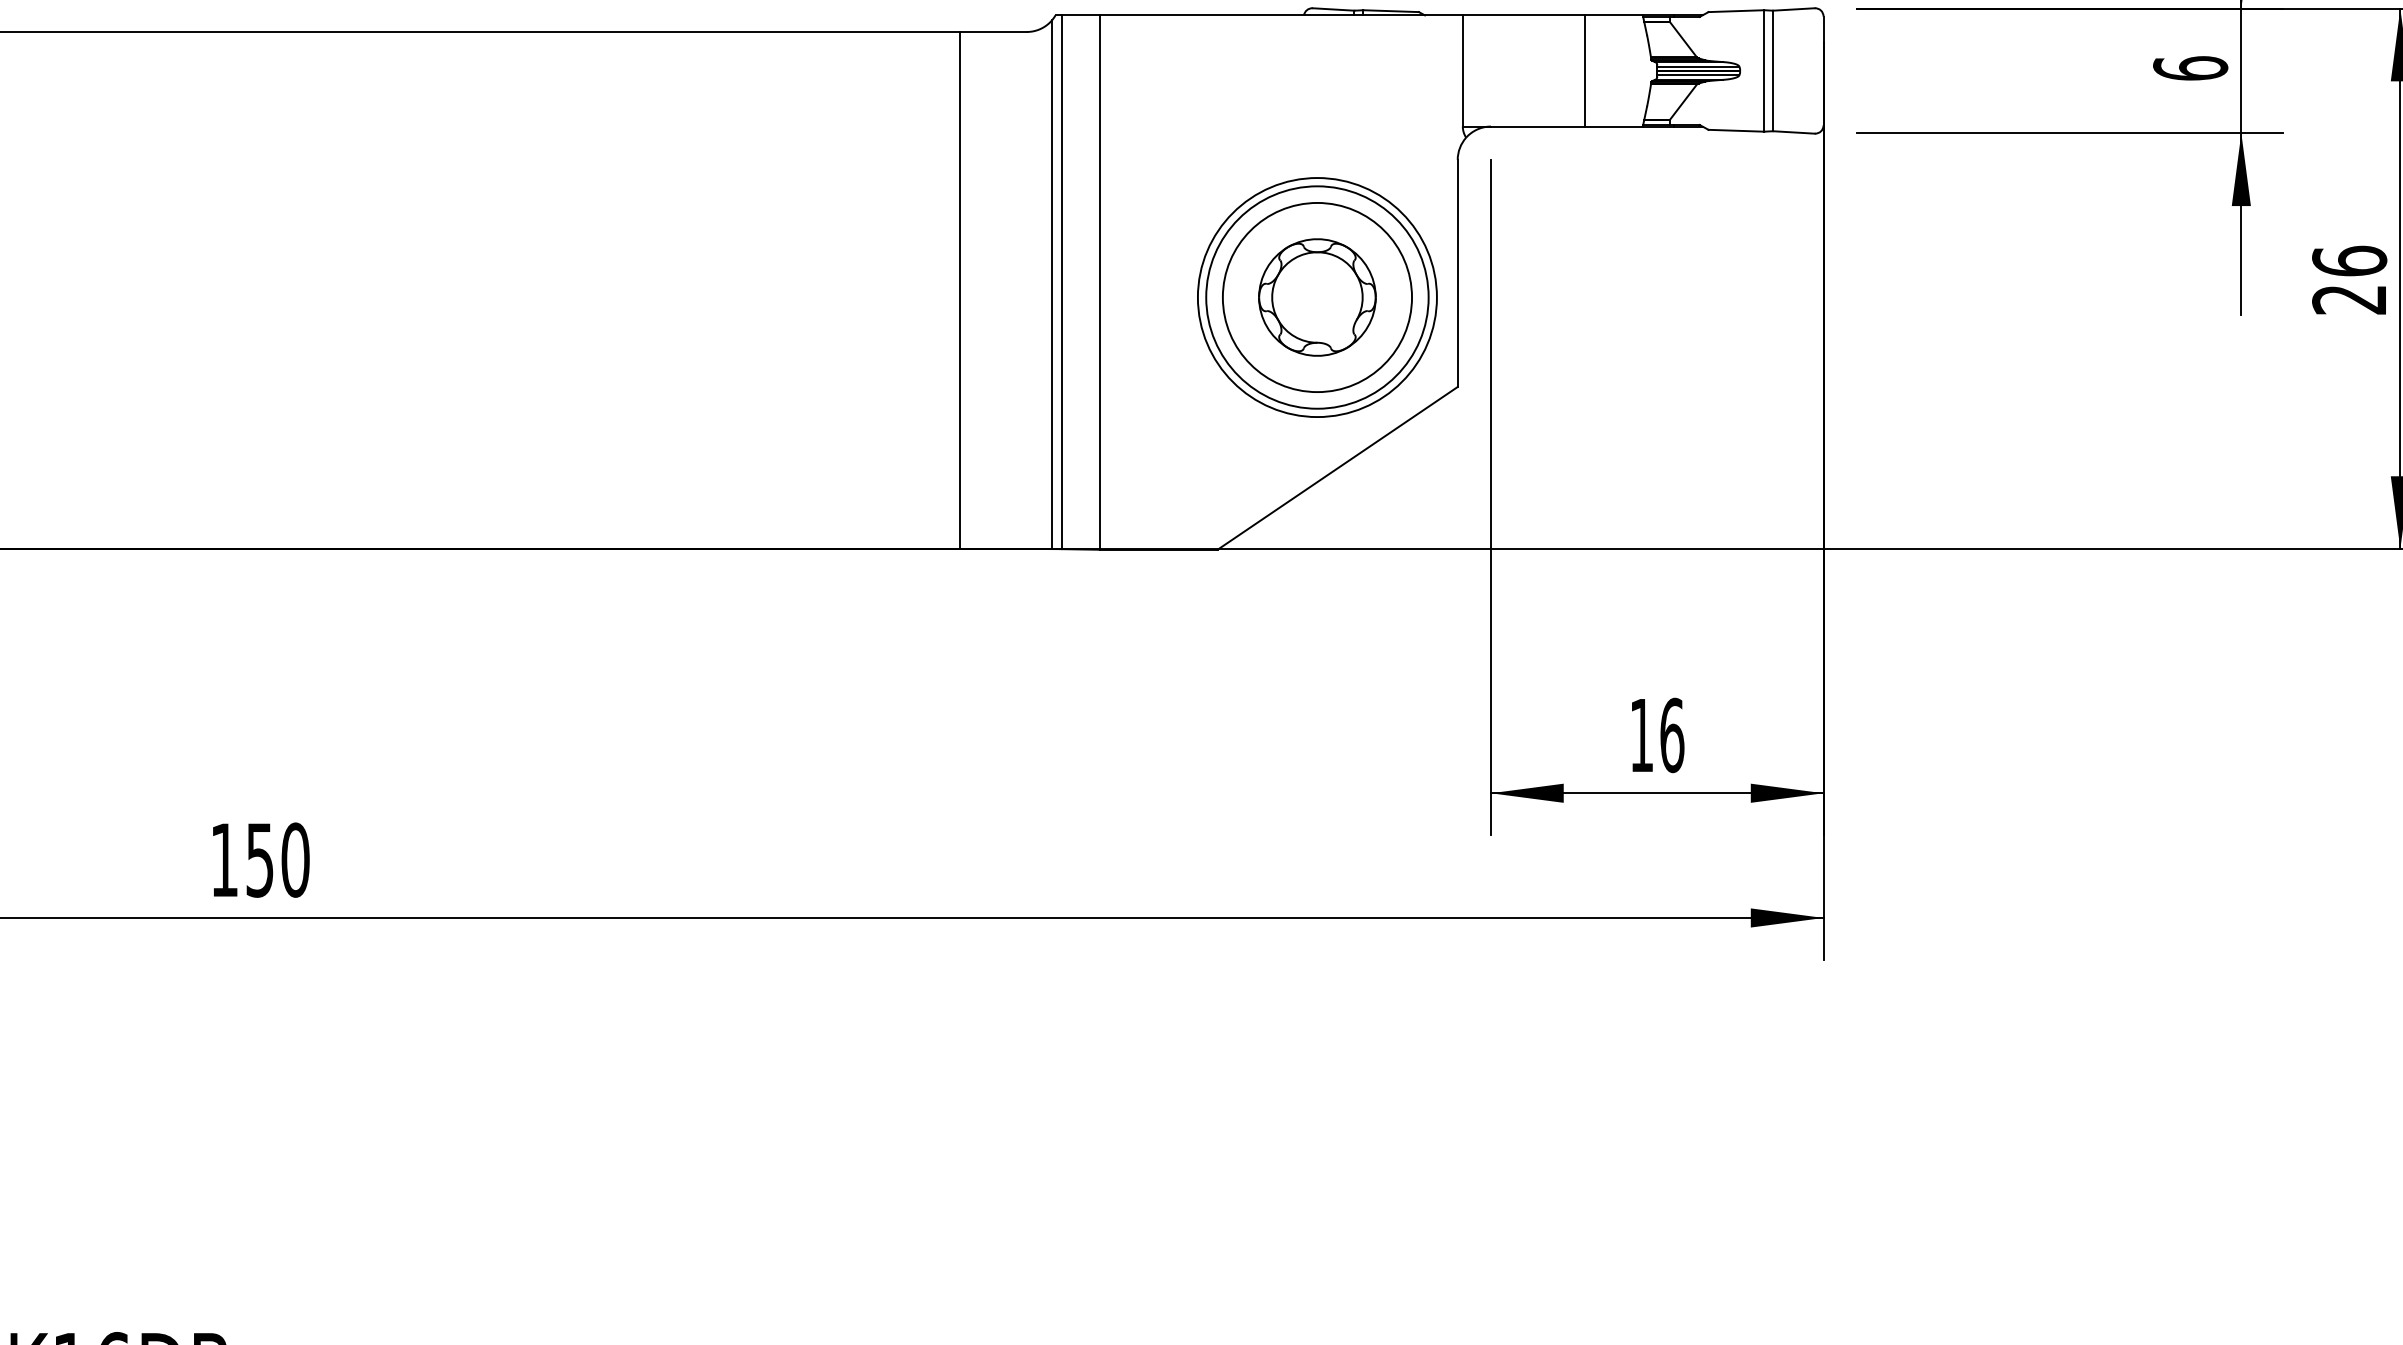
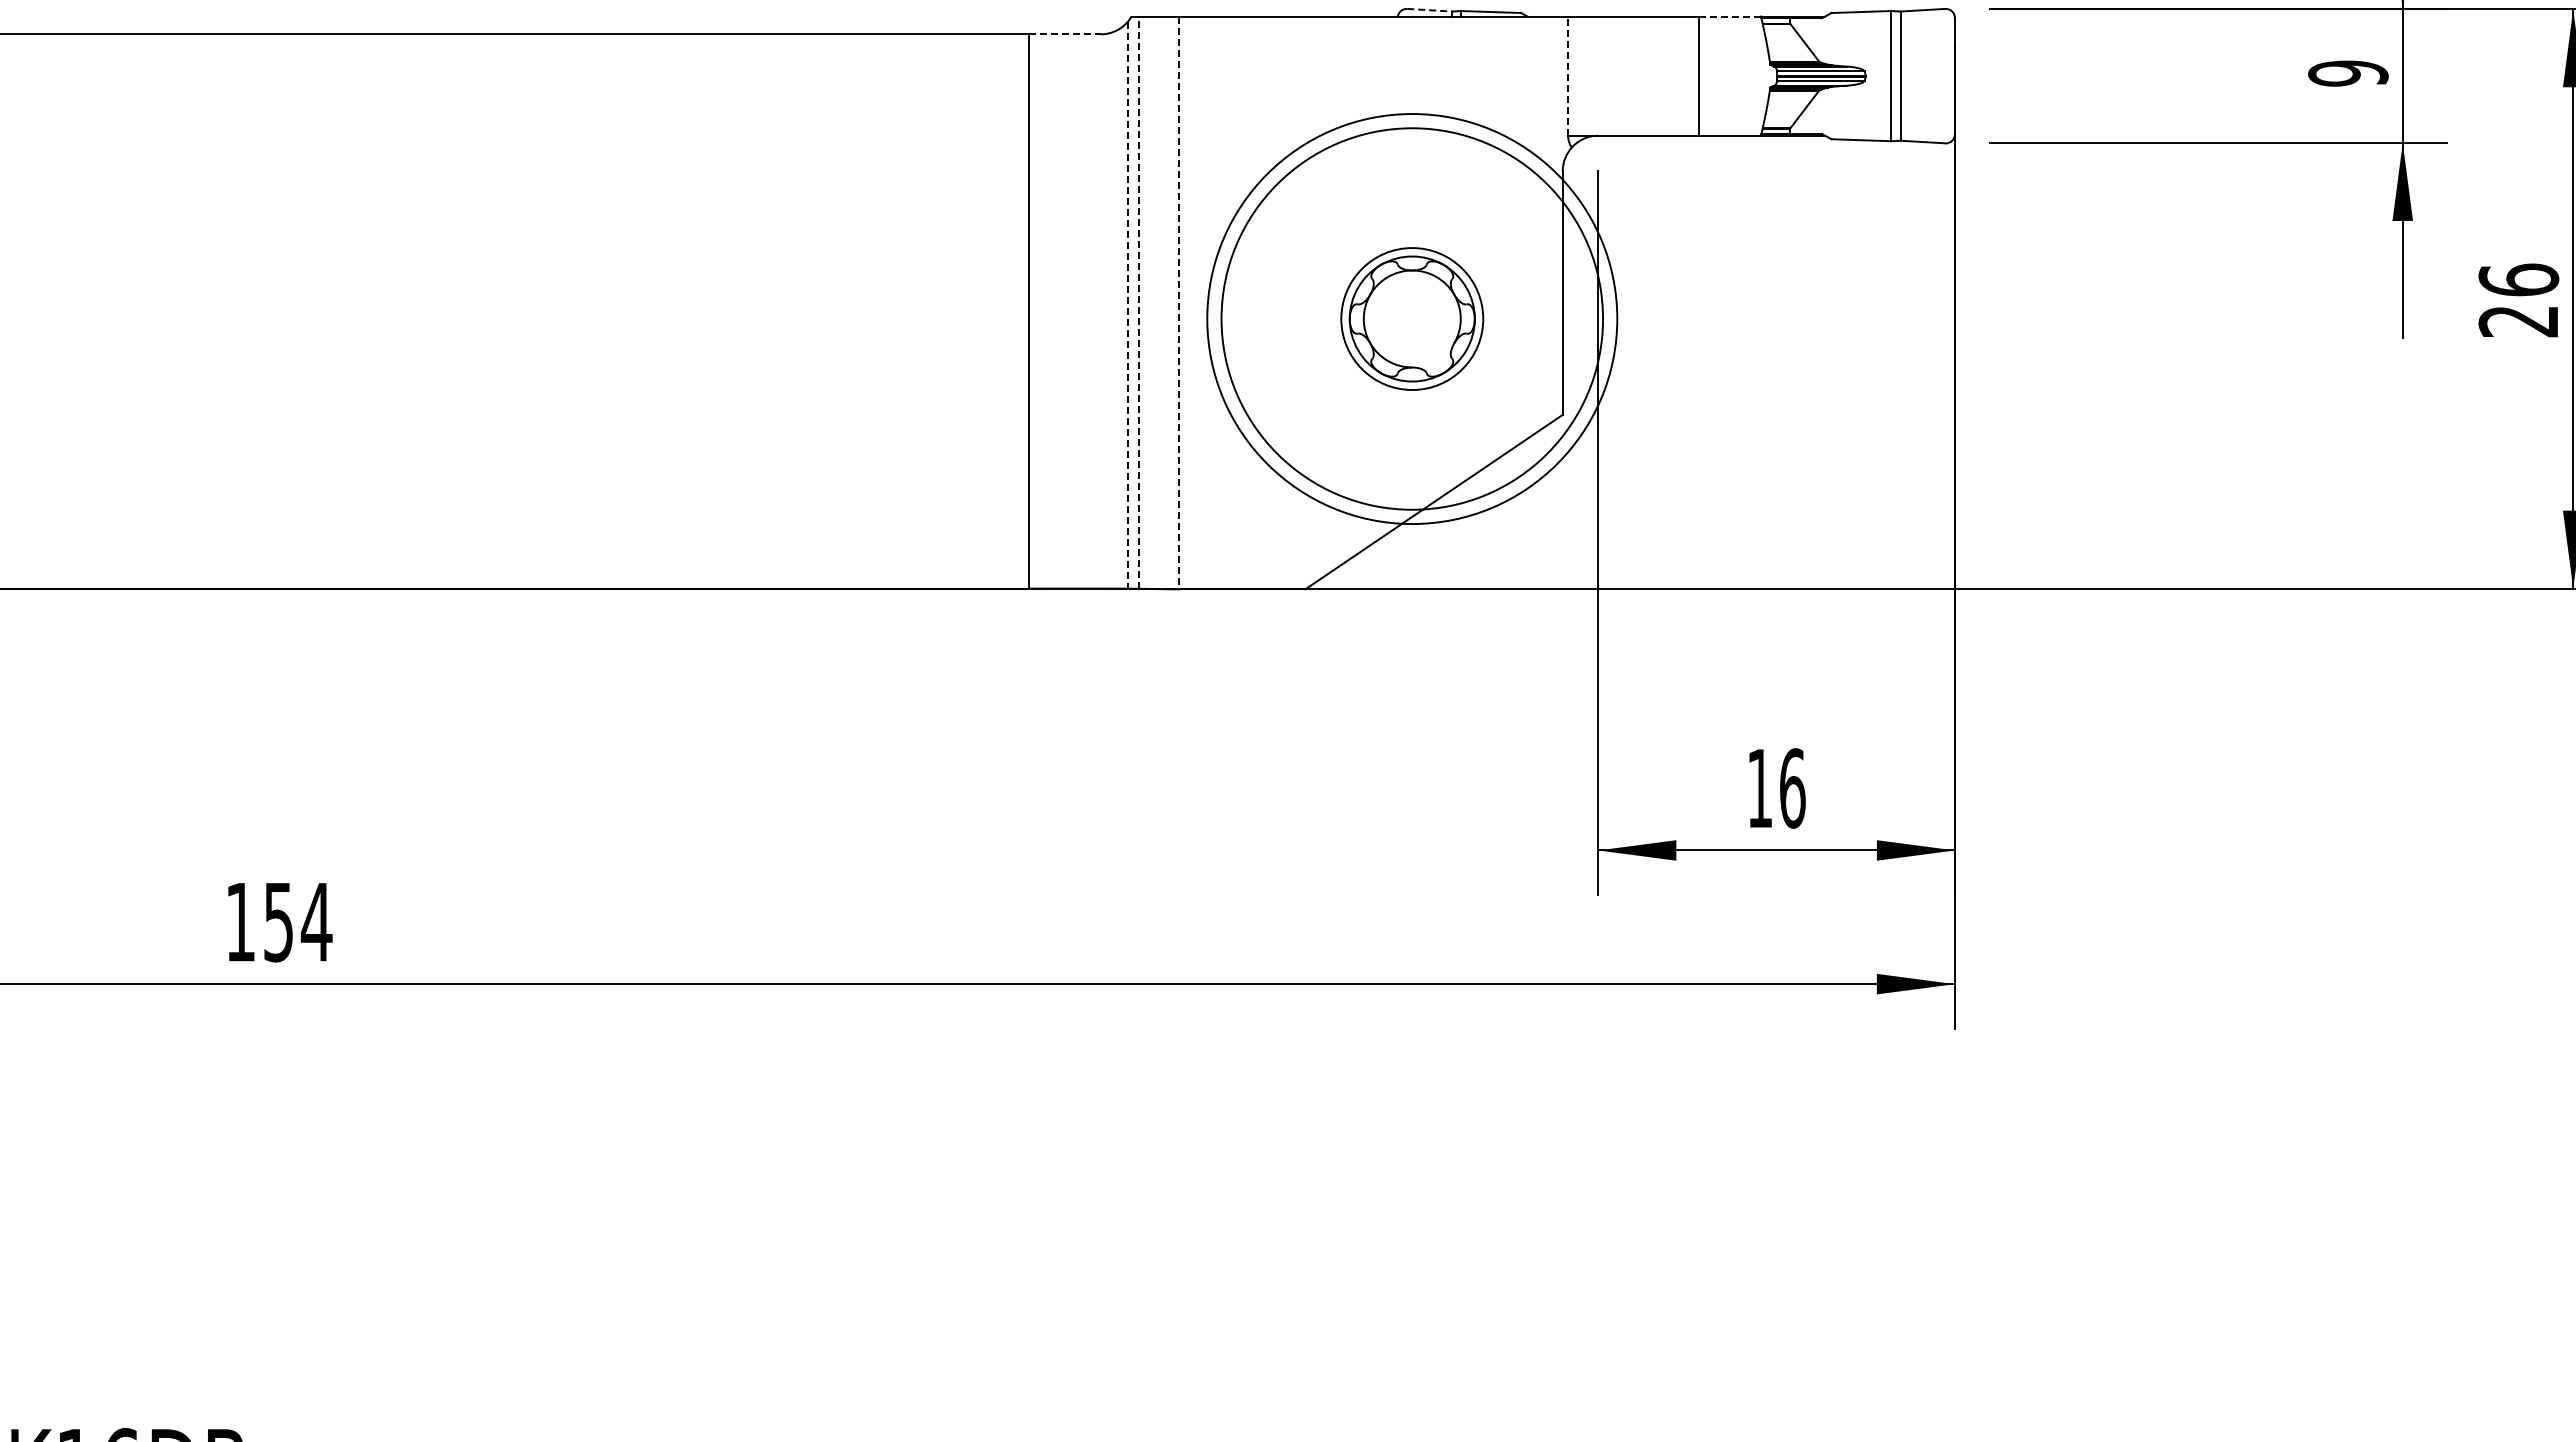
line: (1334, 9) -> (1430, 10), solid -> dashed
line: (1614, 15) -> (1730, 16), solid -> dashed
line: (993, 32) -> (1064, 34), solid -> dashed
text: (2190, 68) -> (2348, 73), 6 -> 9
line: (1463, 71) -> (1568, 76), solid -> dashed
line: (1062, 282) -> (1138, 302), solid -> dashed
line: (1100, 283) -> (1179, 303), solid -> dashed
line: (1052, 284) -> (1128, 305), solid -> dashed
circle: (1316, 297) -> (1411, 318), size x0.7
circle: (1317, 297) -> (1412, 318), size x1.6
circle: (1317, 297) -> (1412, 318), size x1.6
text: (295, 859) -> (316, 921), 150 -> 154

